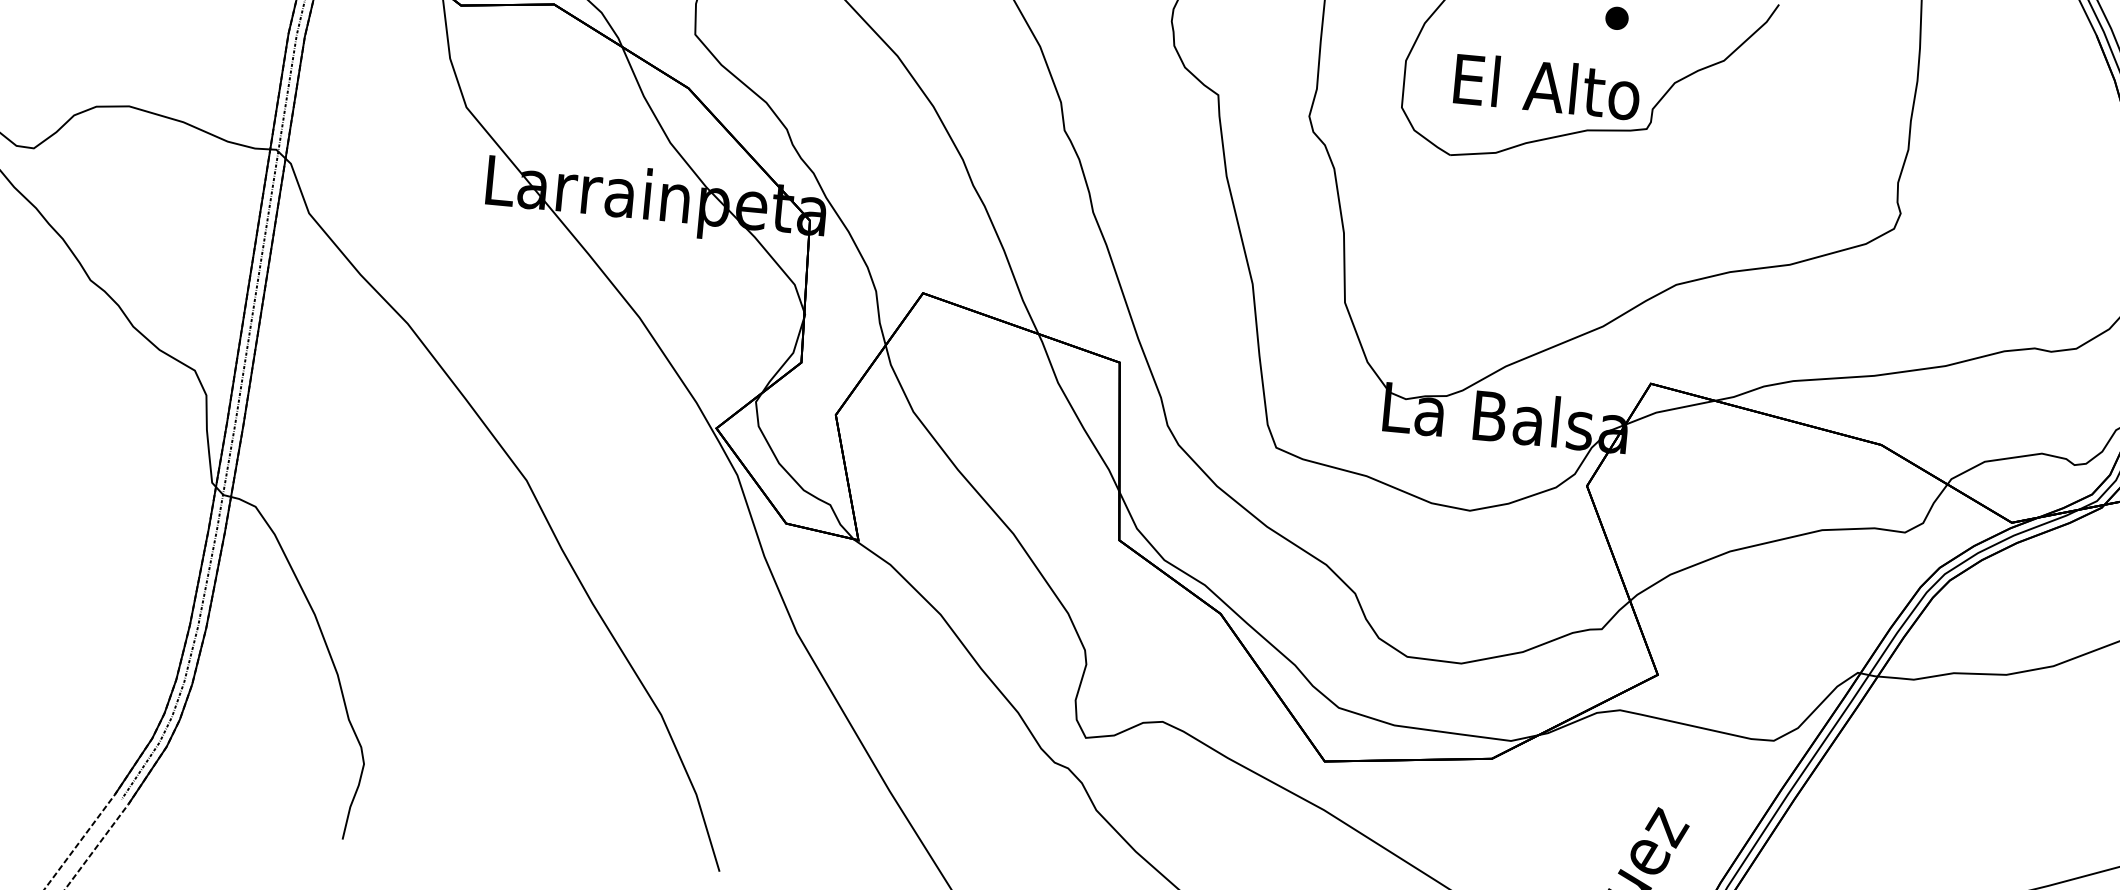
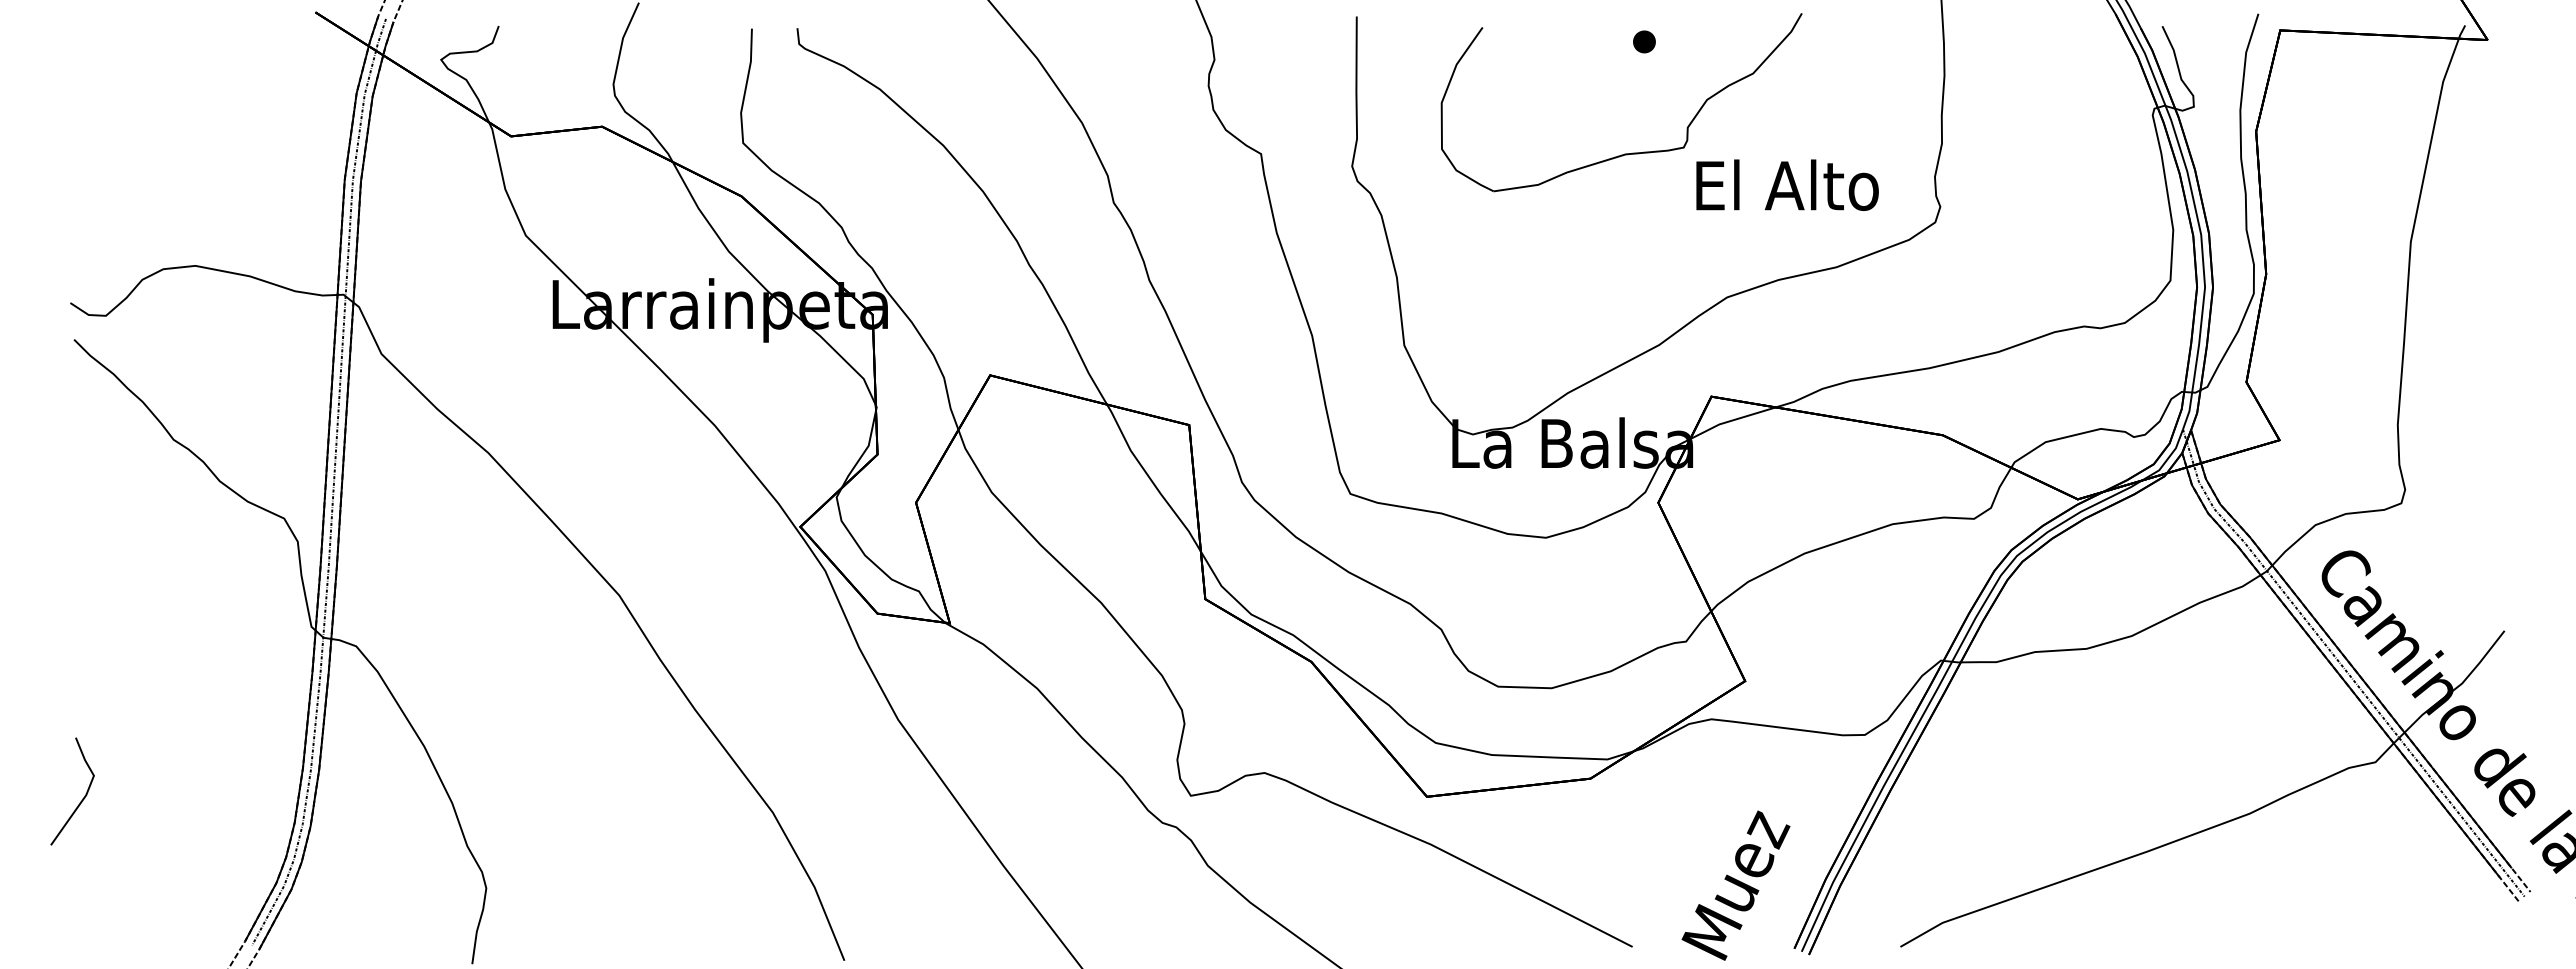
text: (1547, 85) -> (1787, 184), moved

